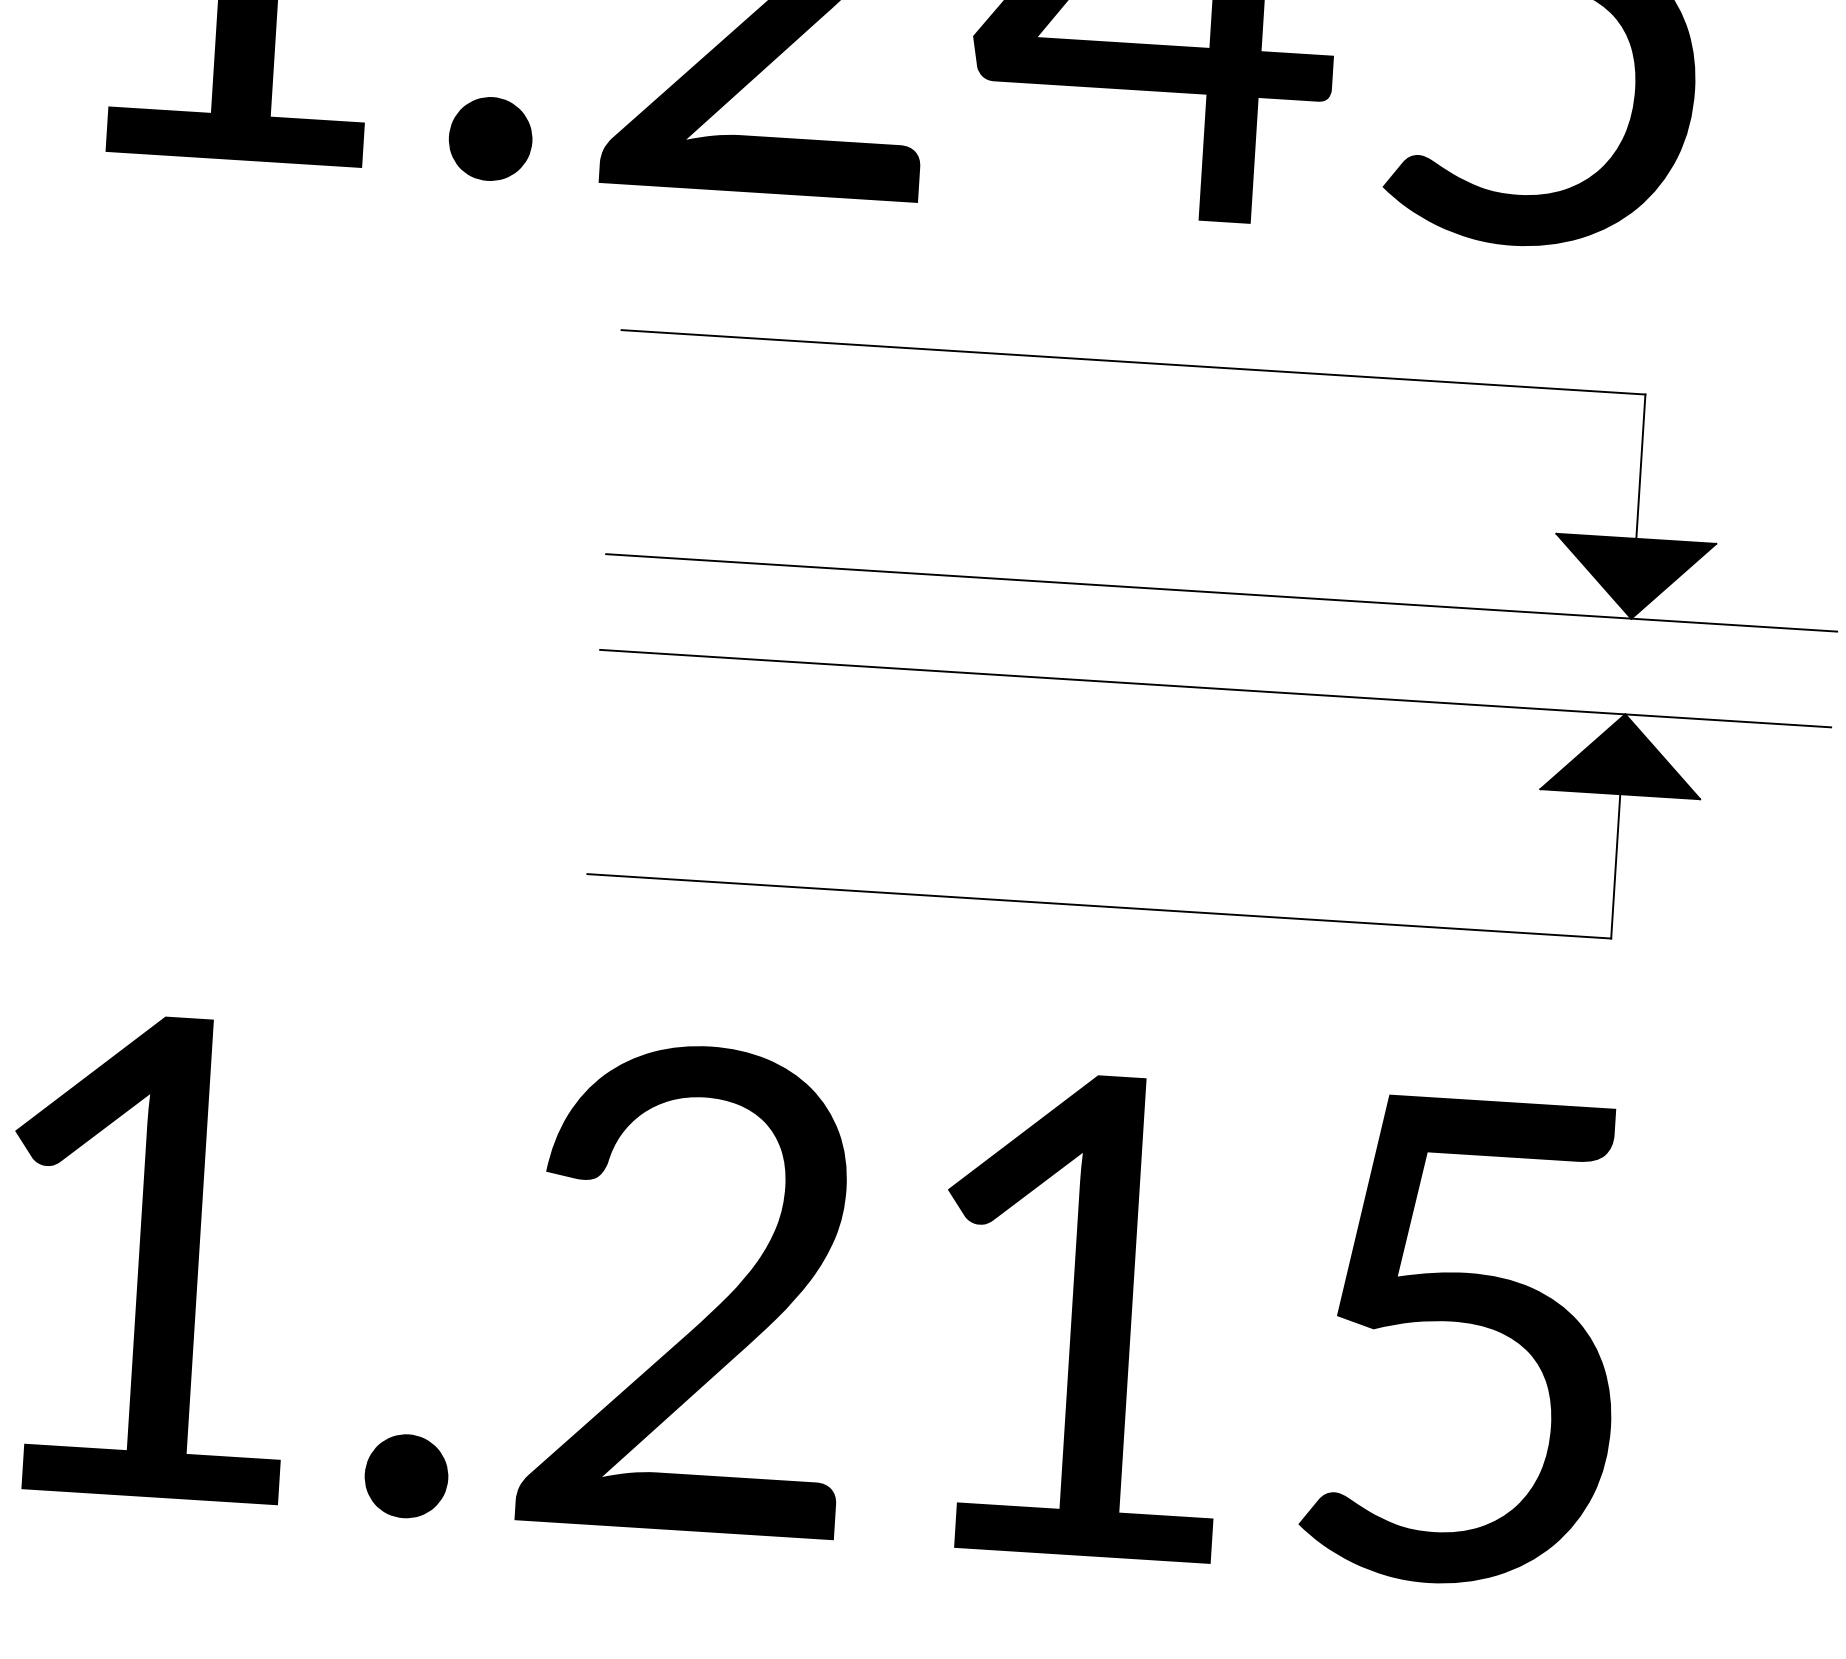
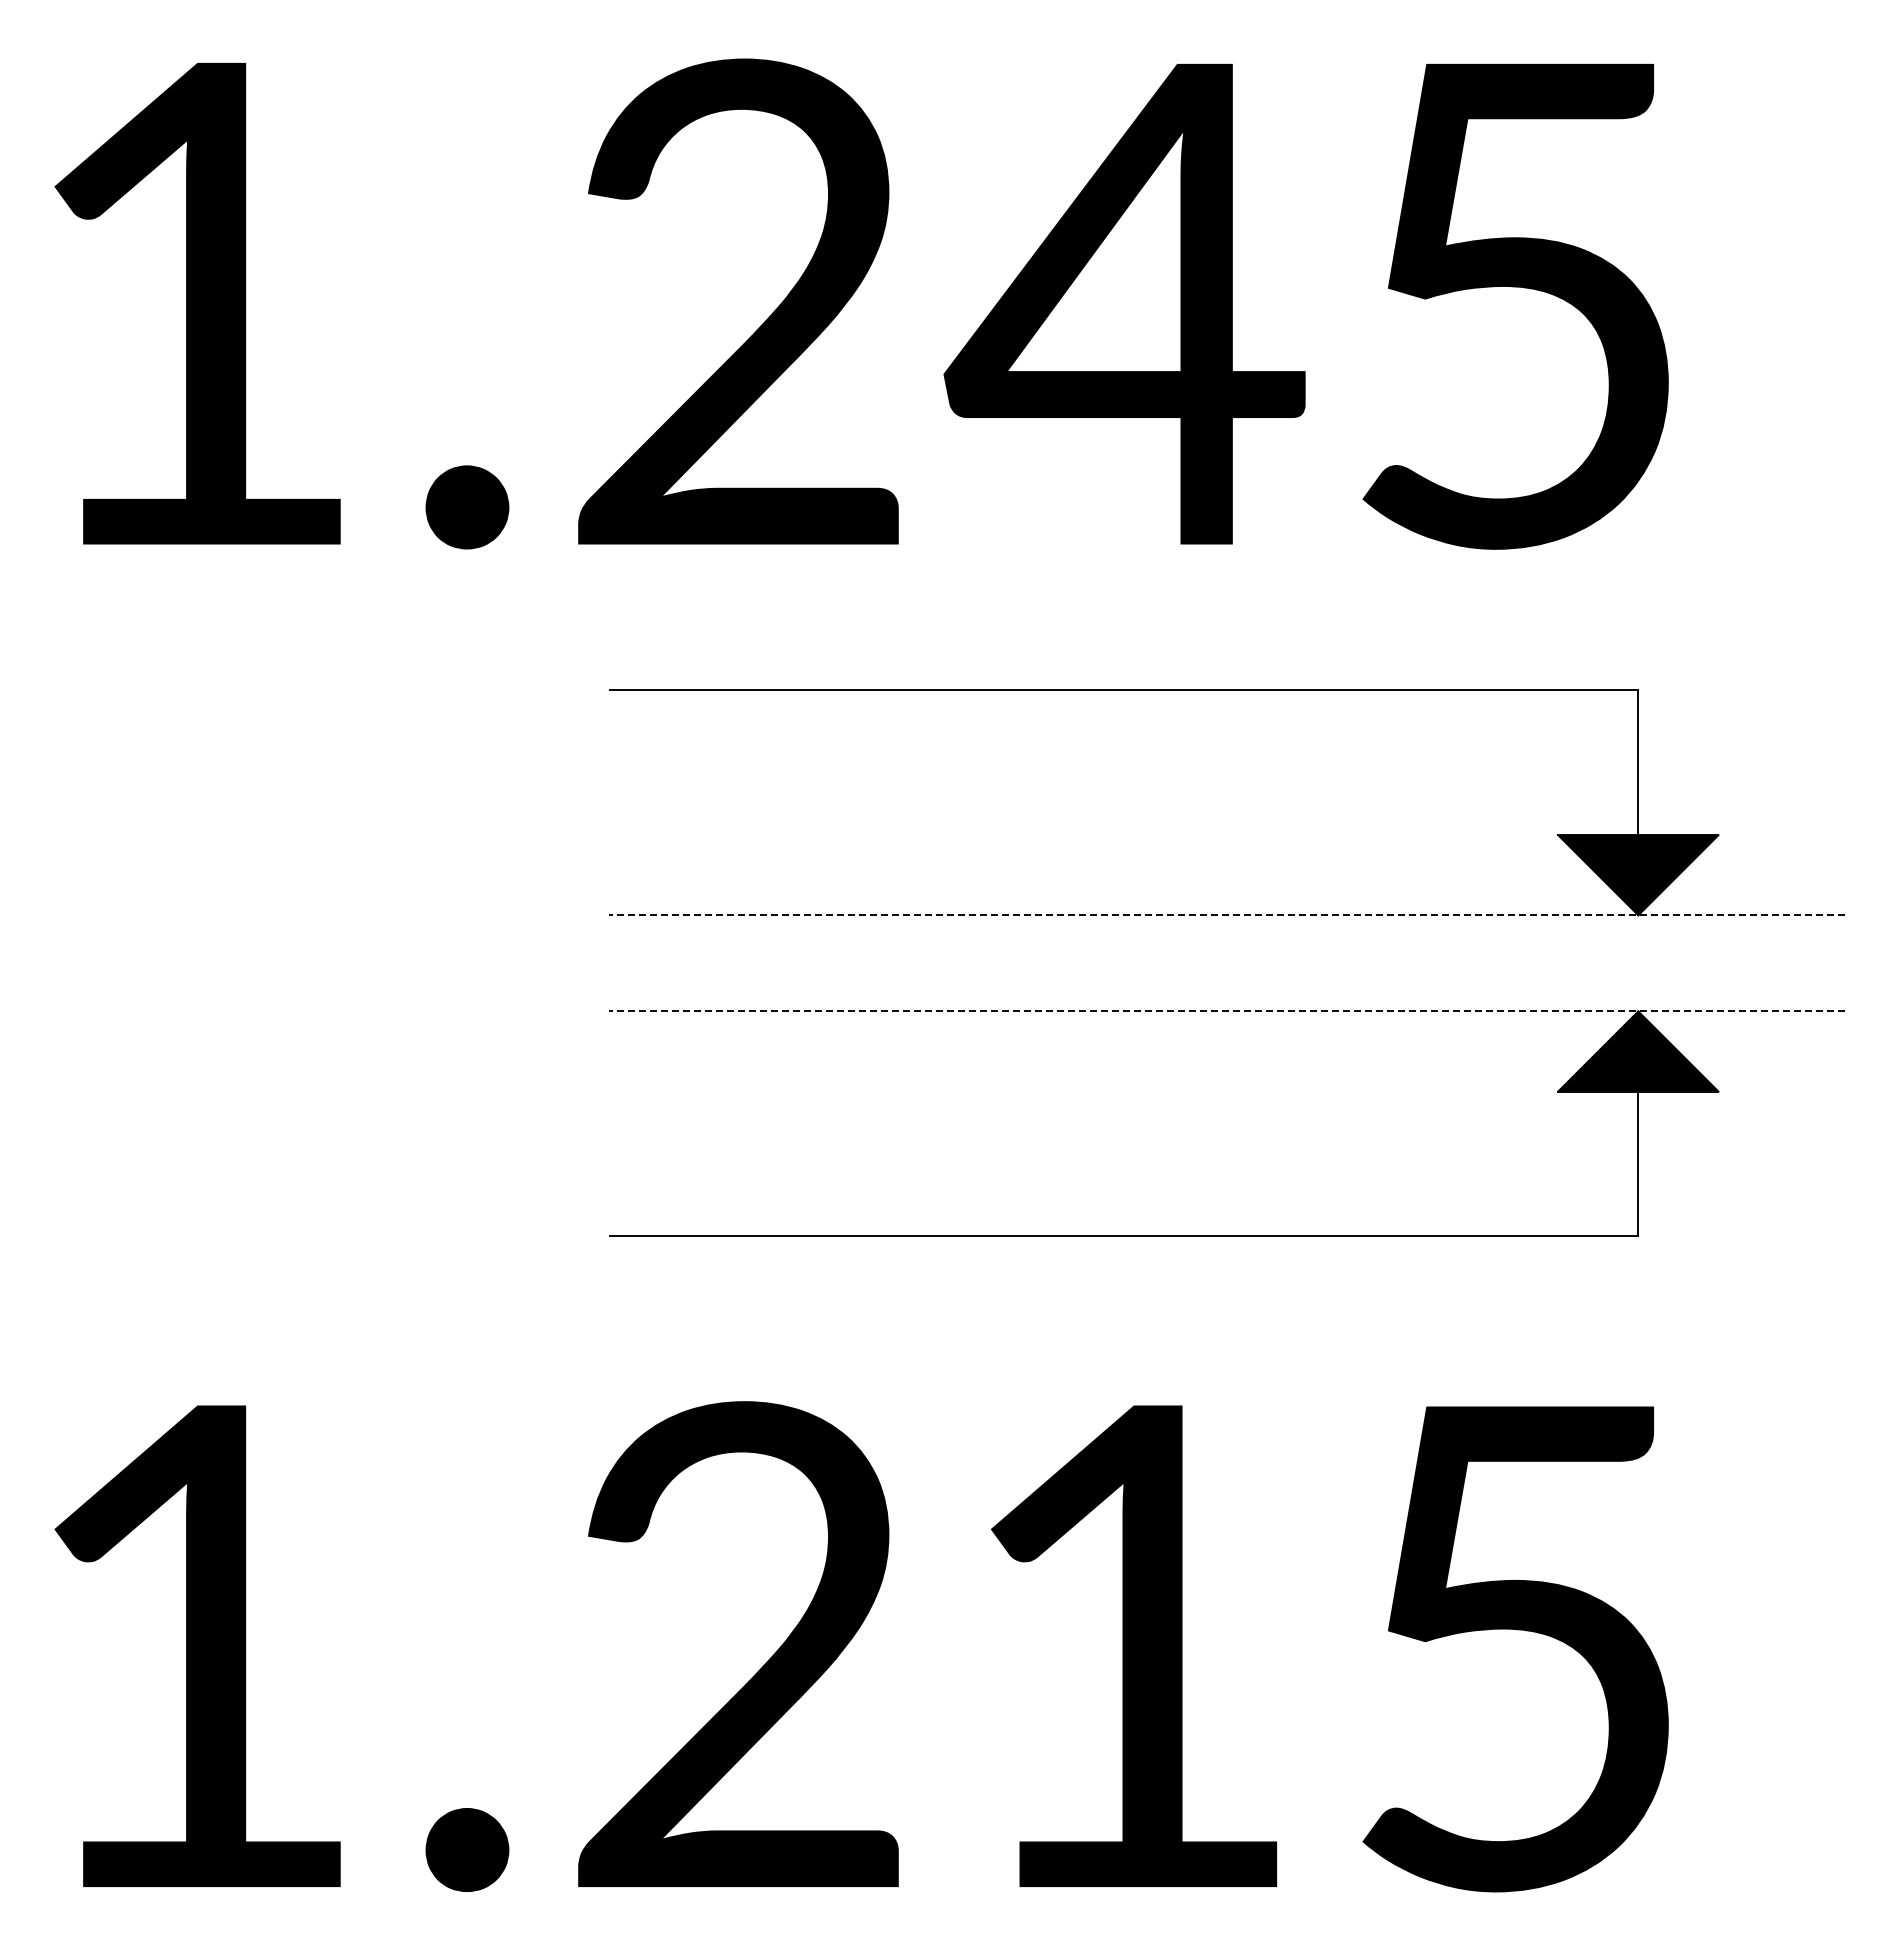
line: (1222, 593) -> (1227, 915), solid -> dashed
line: (1216, 688) -> (1227, 1011), solid -> dashed

